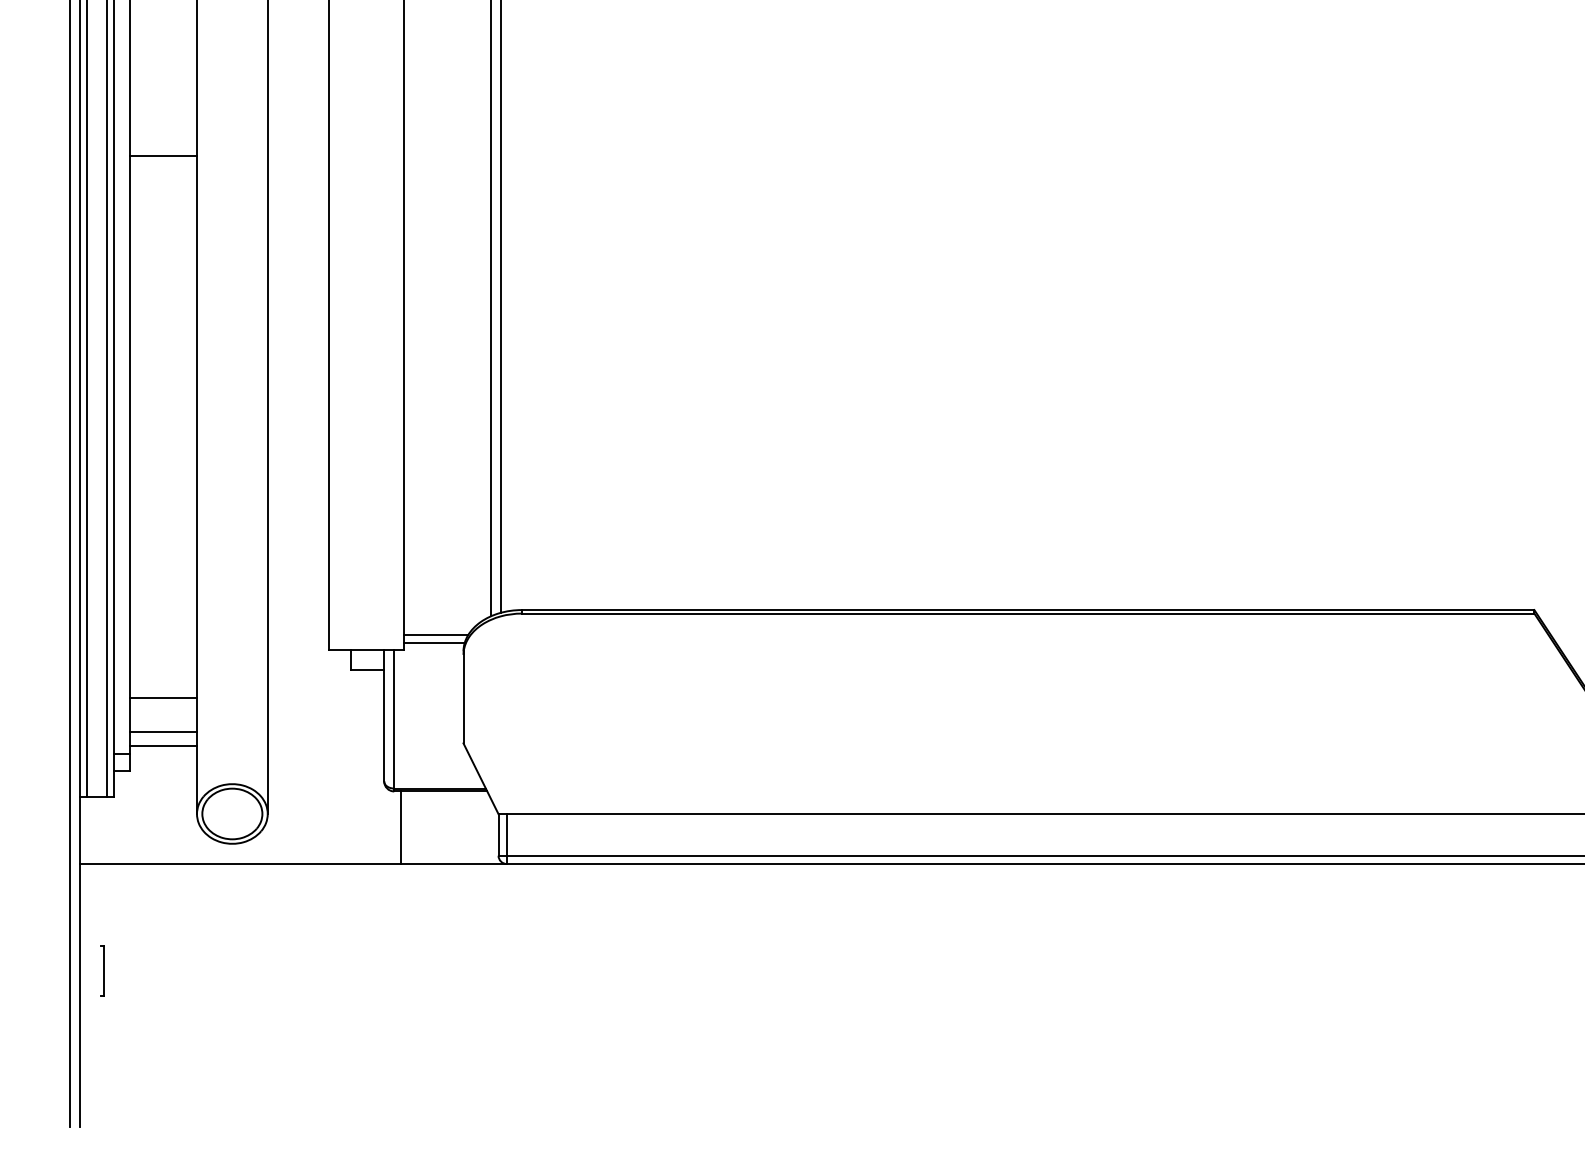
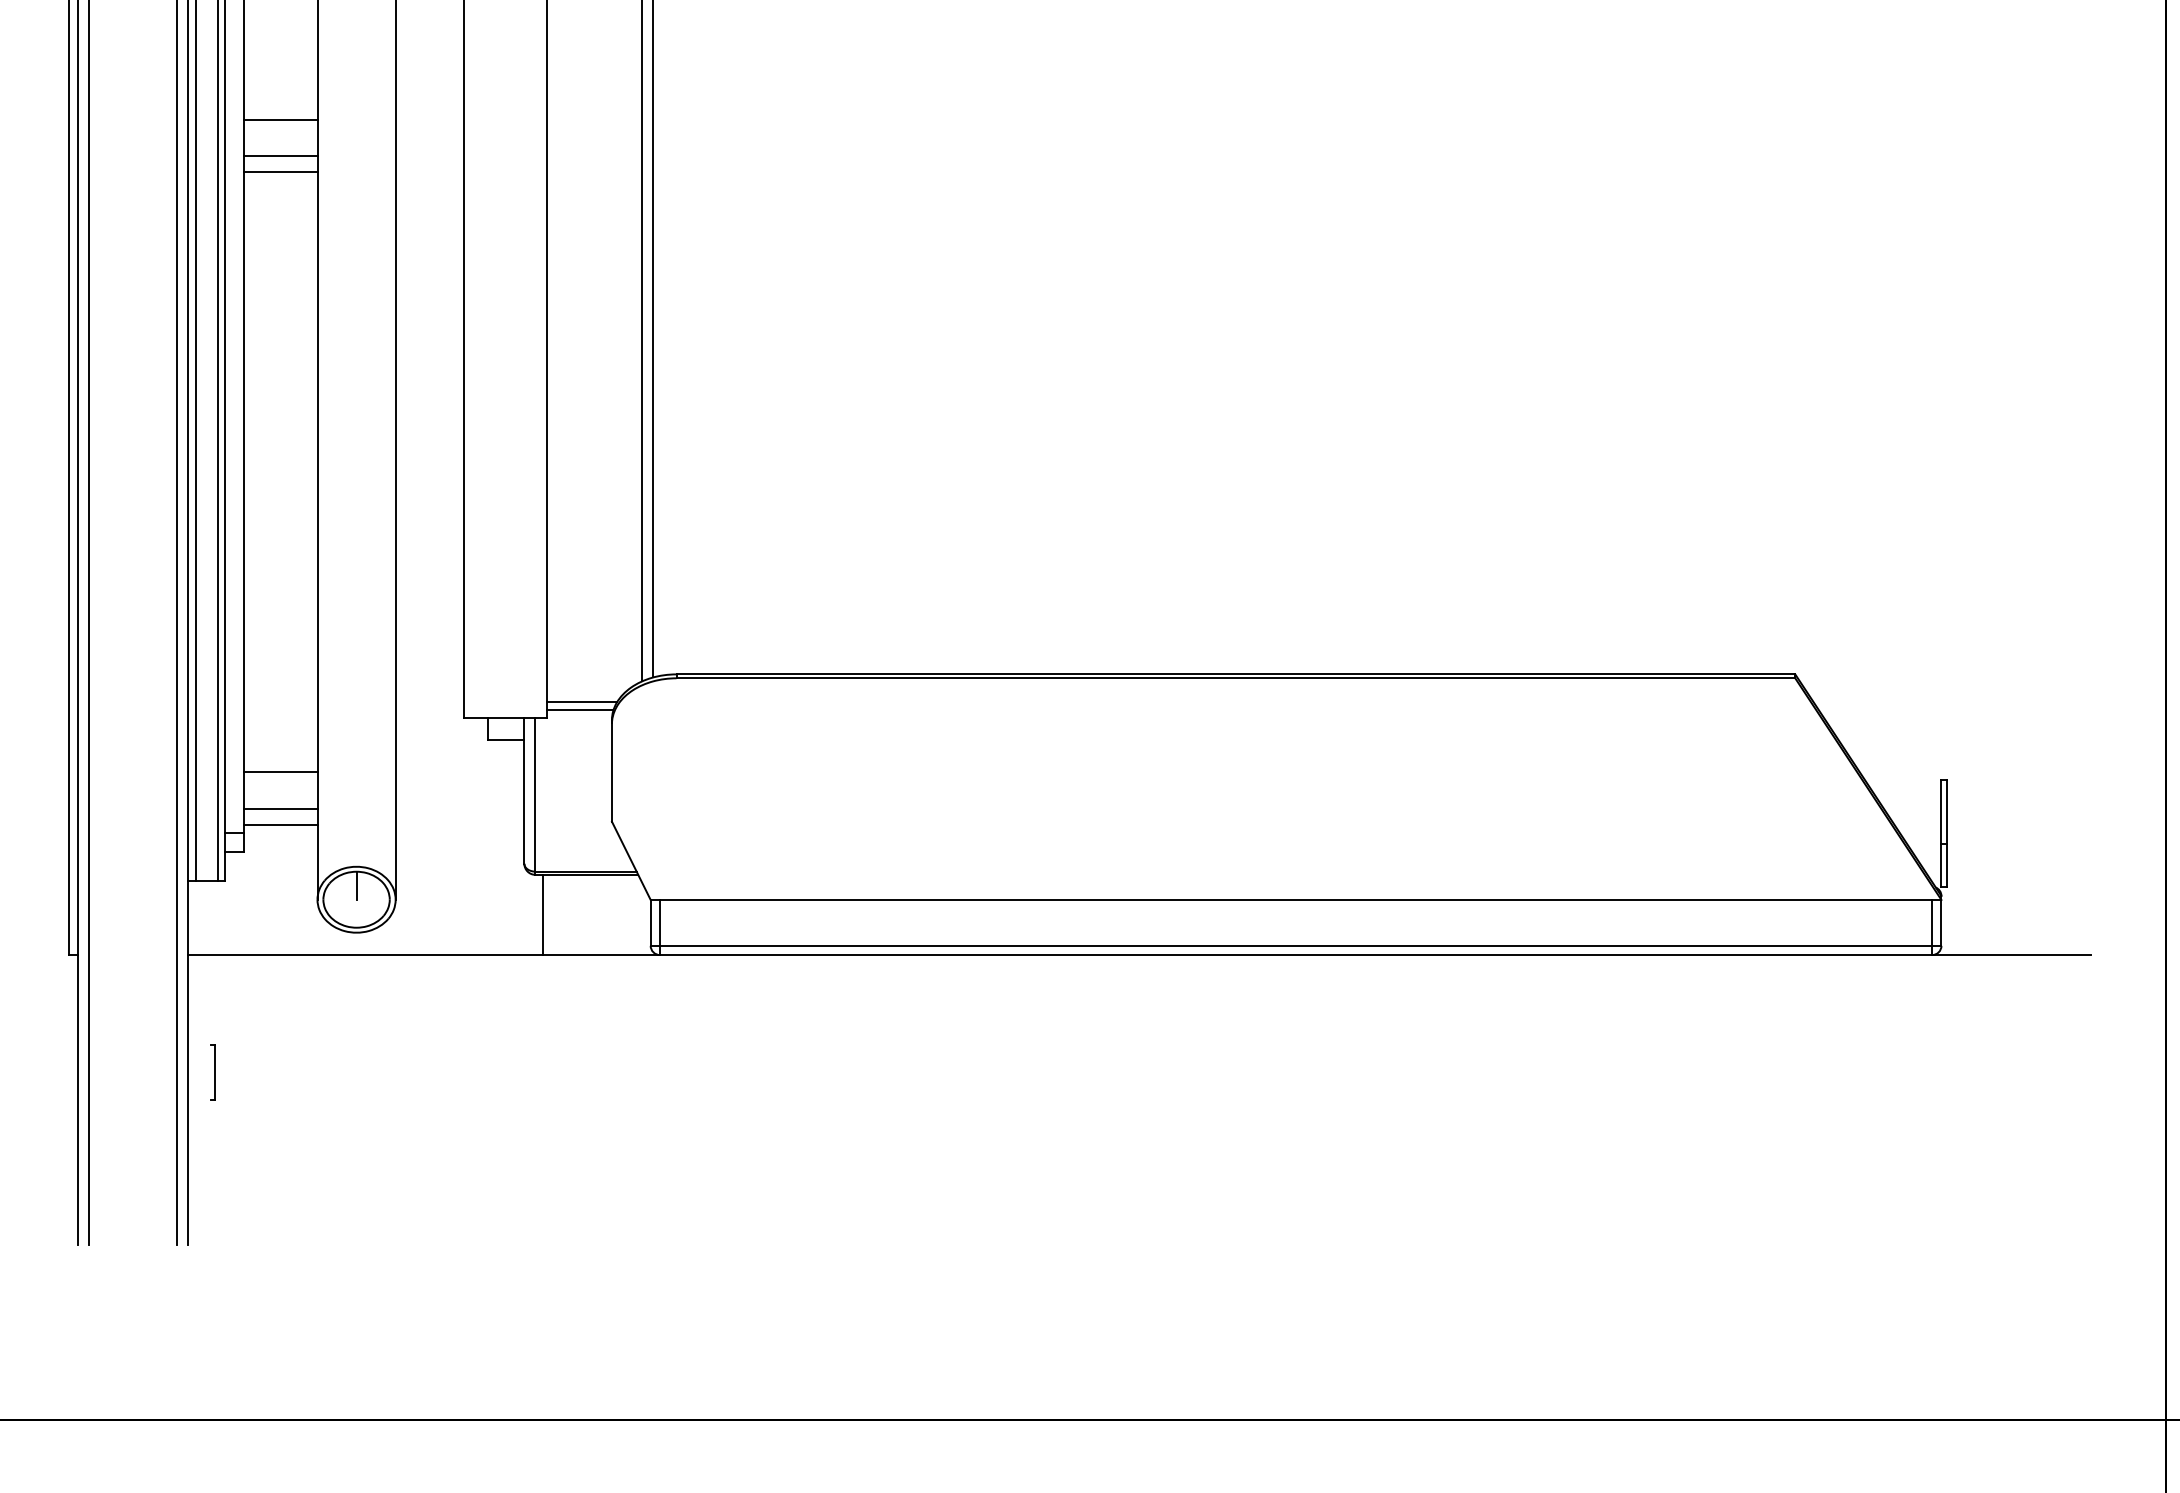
line: (163, 107) -> (280, 119), added
line: (163, 141) -> (280, 156), added
line: (232, 801) -> (356, 885), added

